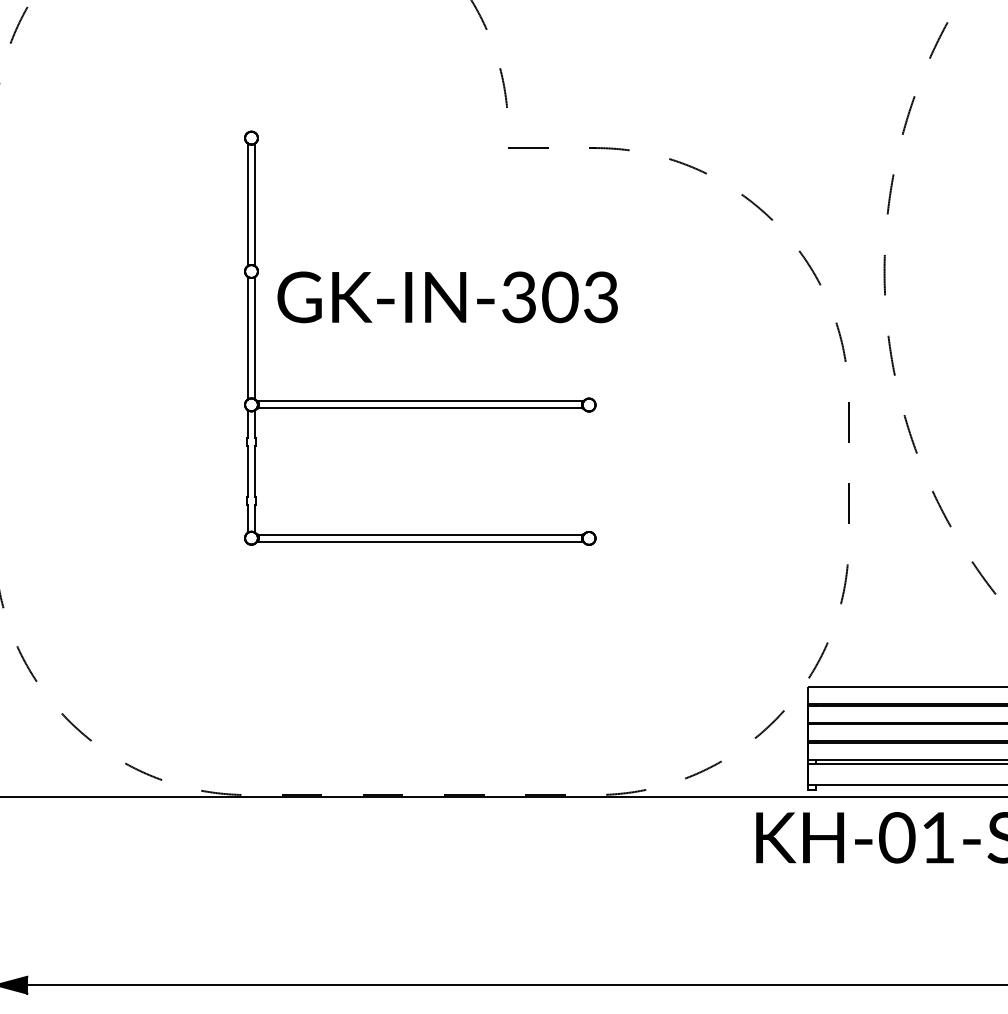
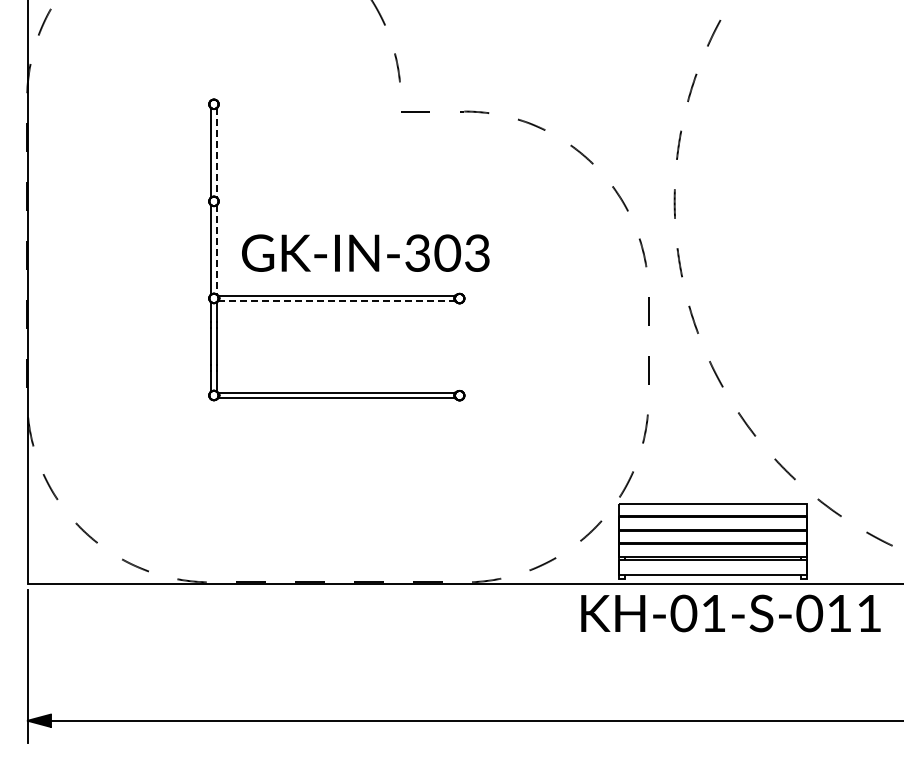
line: (254, 204) -> (216, 152), solid -> dashed
text: (447, 296) -> (365, 252), moved
line: (254, 337) -> (216, 249), solid -> dashed
line: (421, 409) -> (337, 301), solid -> dashed

